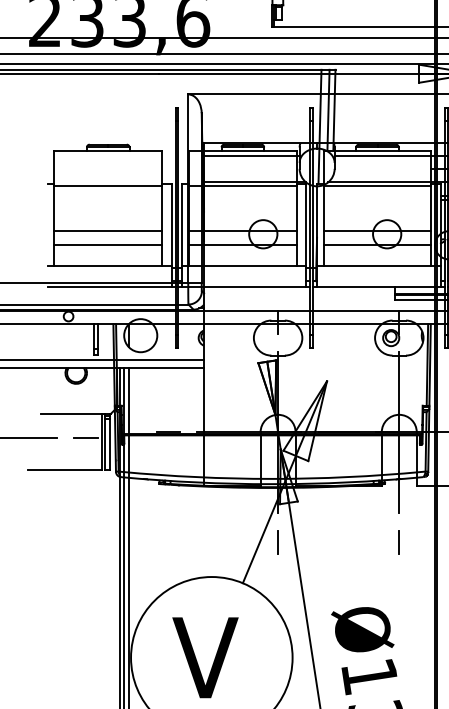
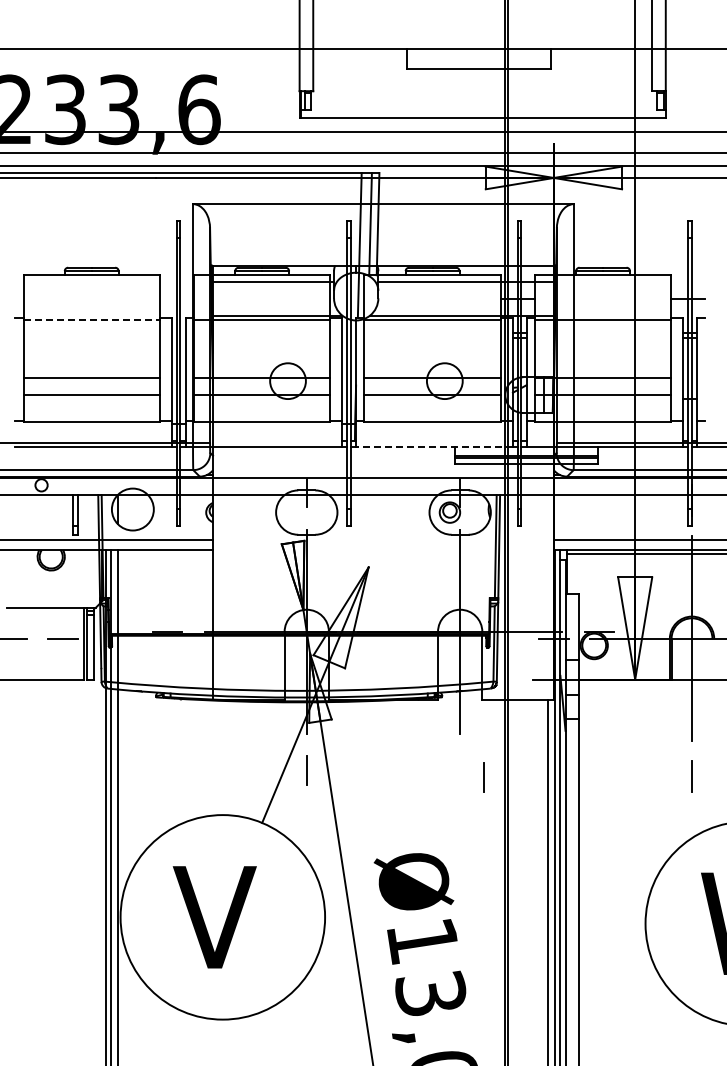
line: (108, 185) -> (92, 319), solid -> dashed
line: (378, 286) -> (434, 447), solid -> dashed
line: (398, 541) -> (483, 777), moved

